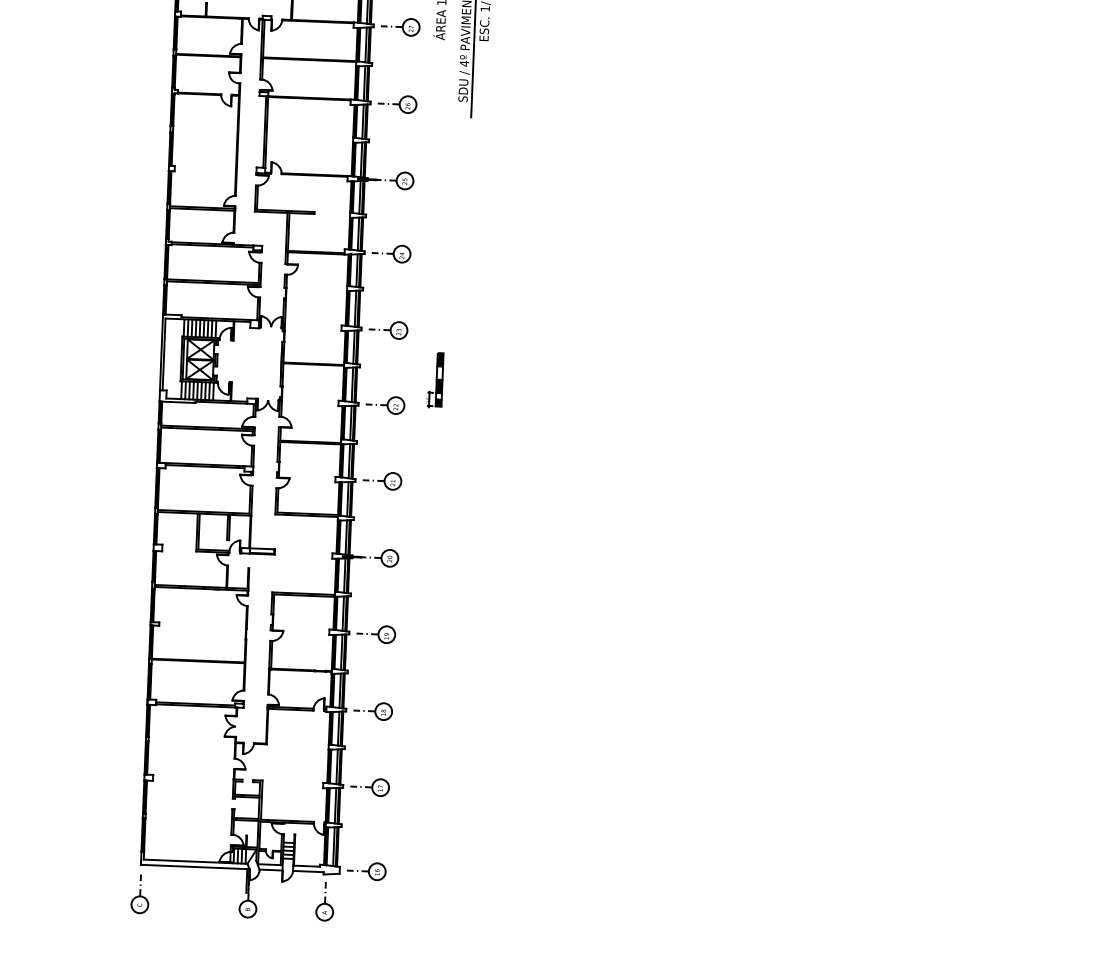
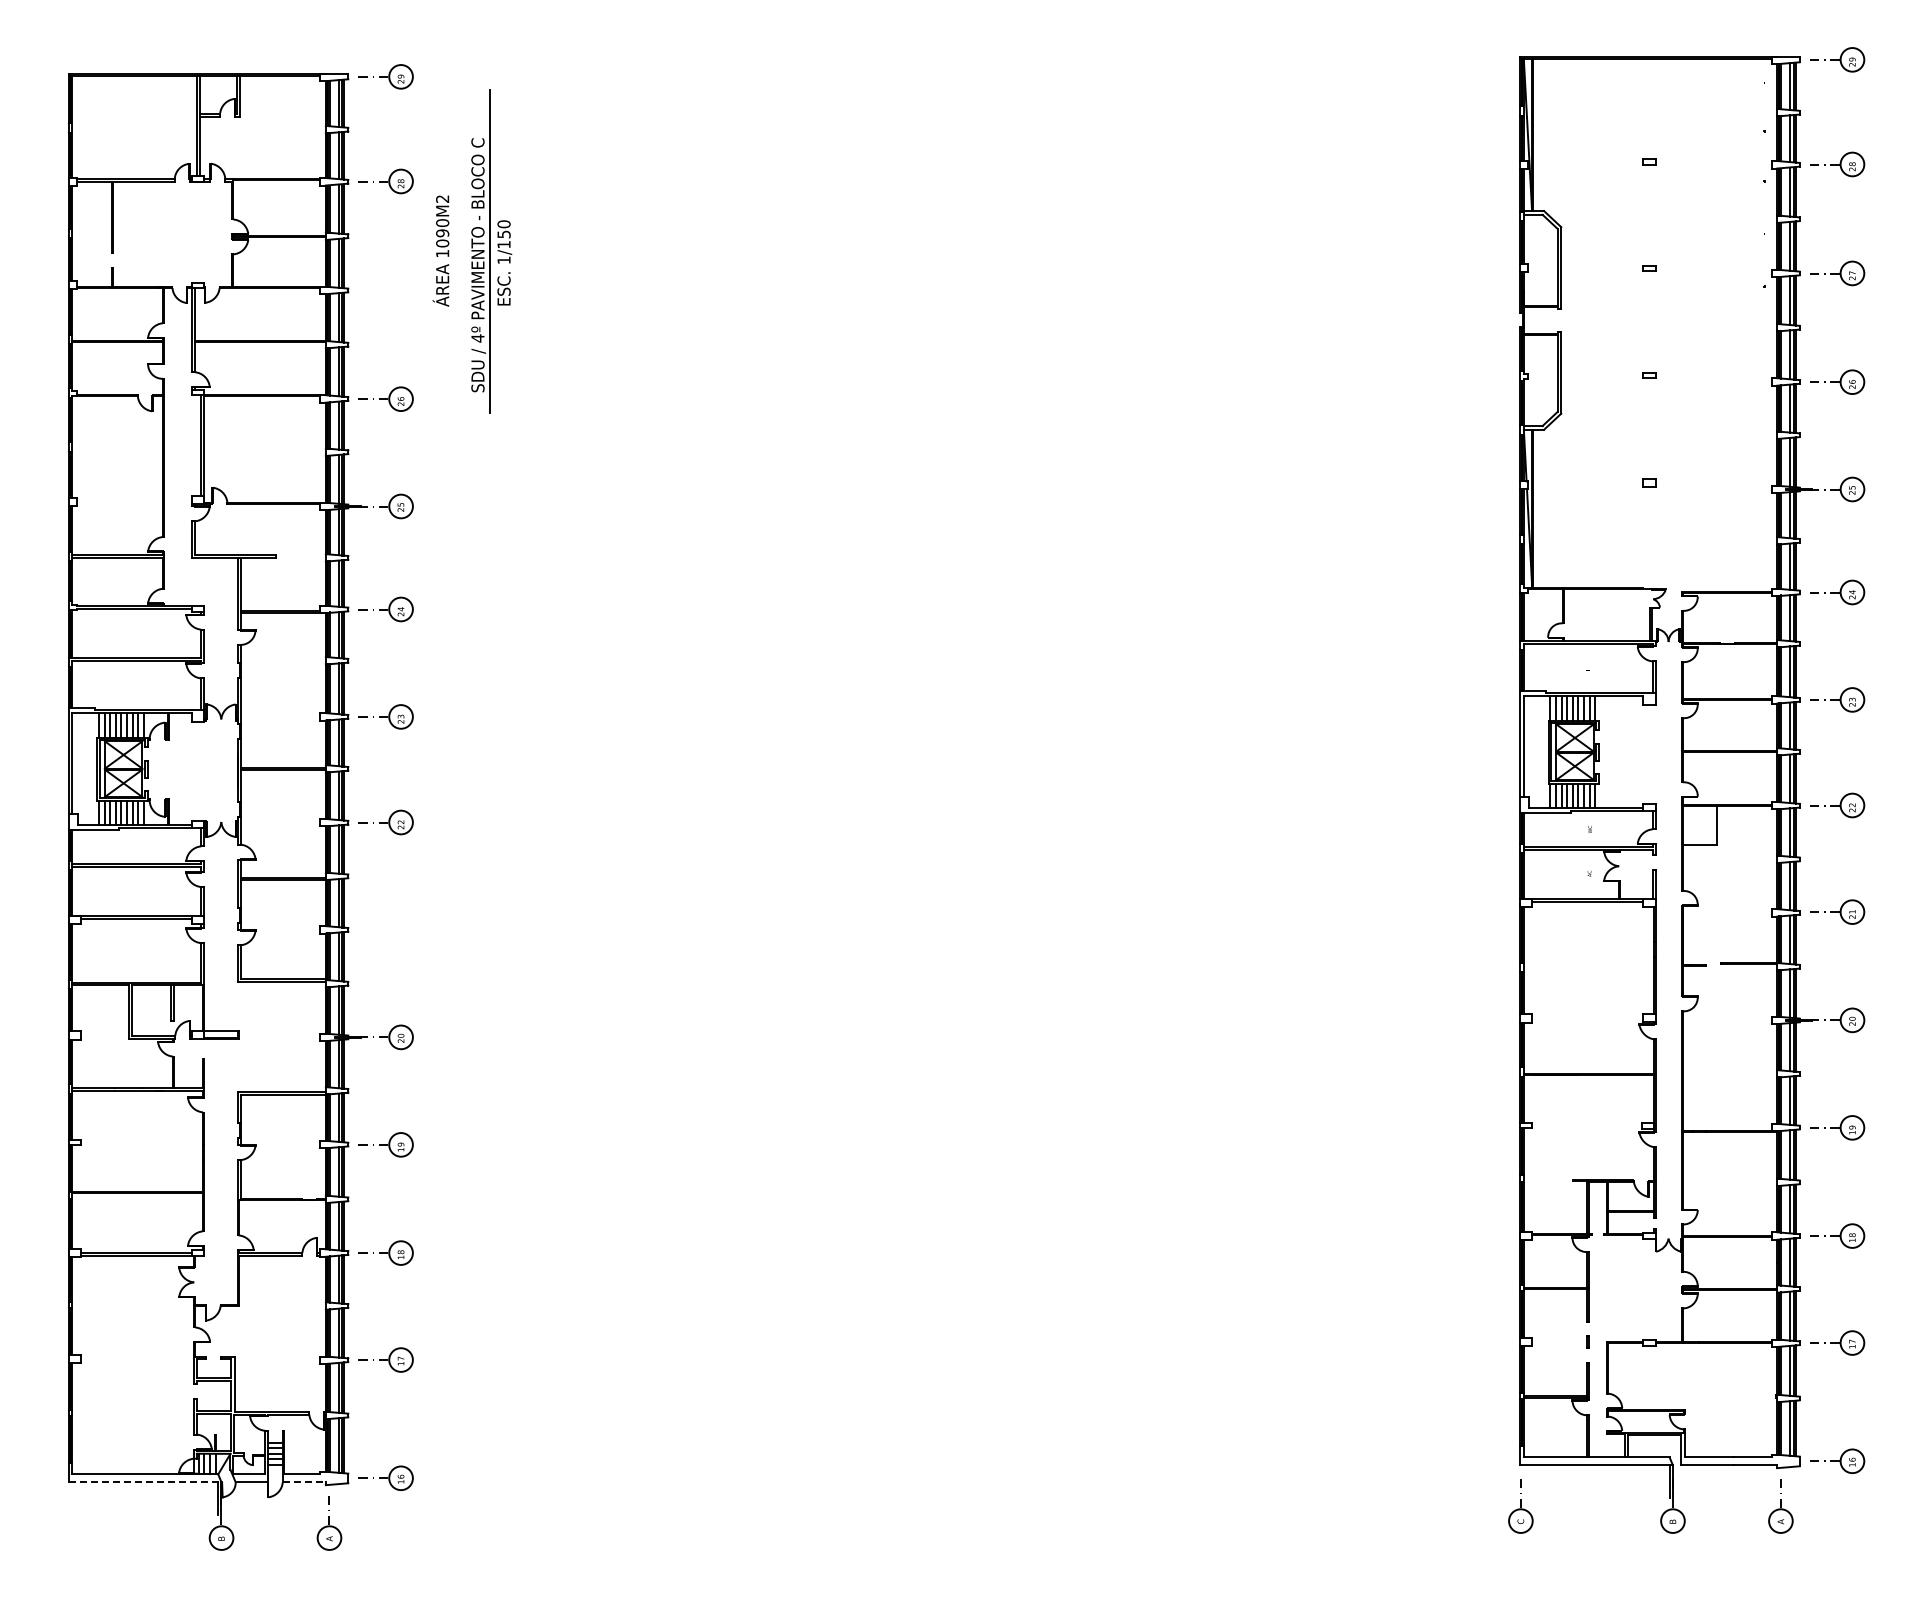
part: (400, 26) -> (385, 290), removed
part: (435, 380) -> (454, 784), removed
part: (381, 480) -> (385, 928), removed
line: (195, 866) -> (145, 1481), solid -> dashed
line: (308, 871) -> (304, 1481), solid -> dashed
part: (140, 894) -> (69, 1523), removed

